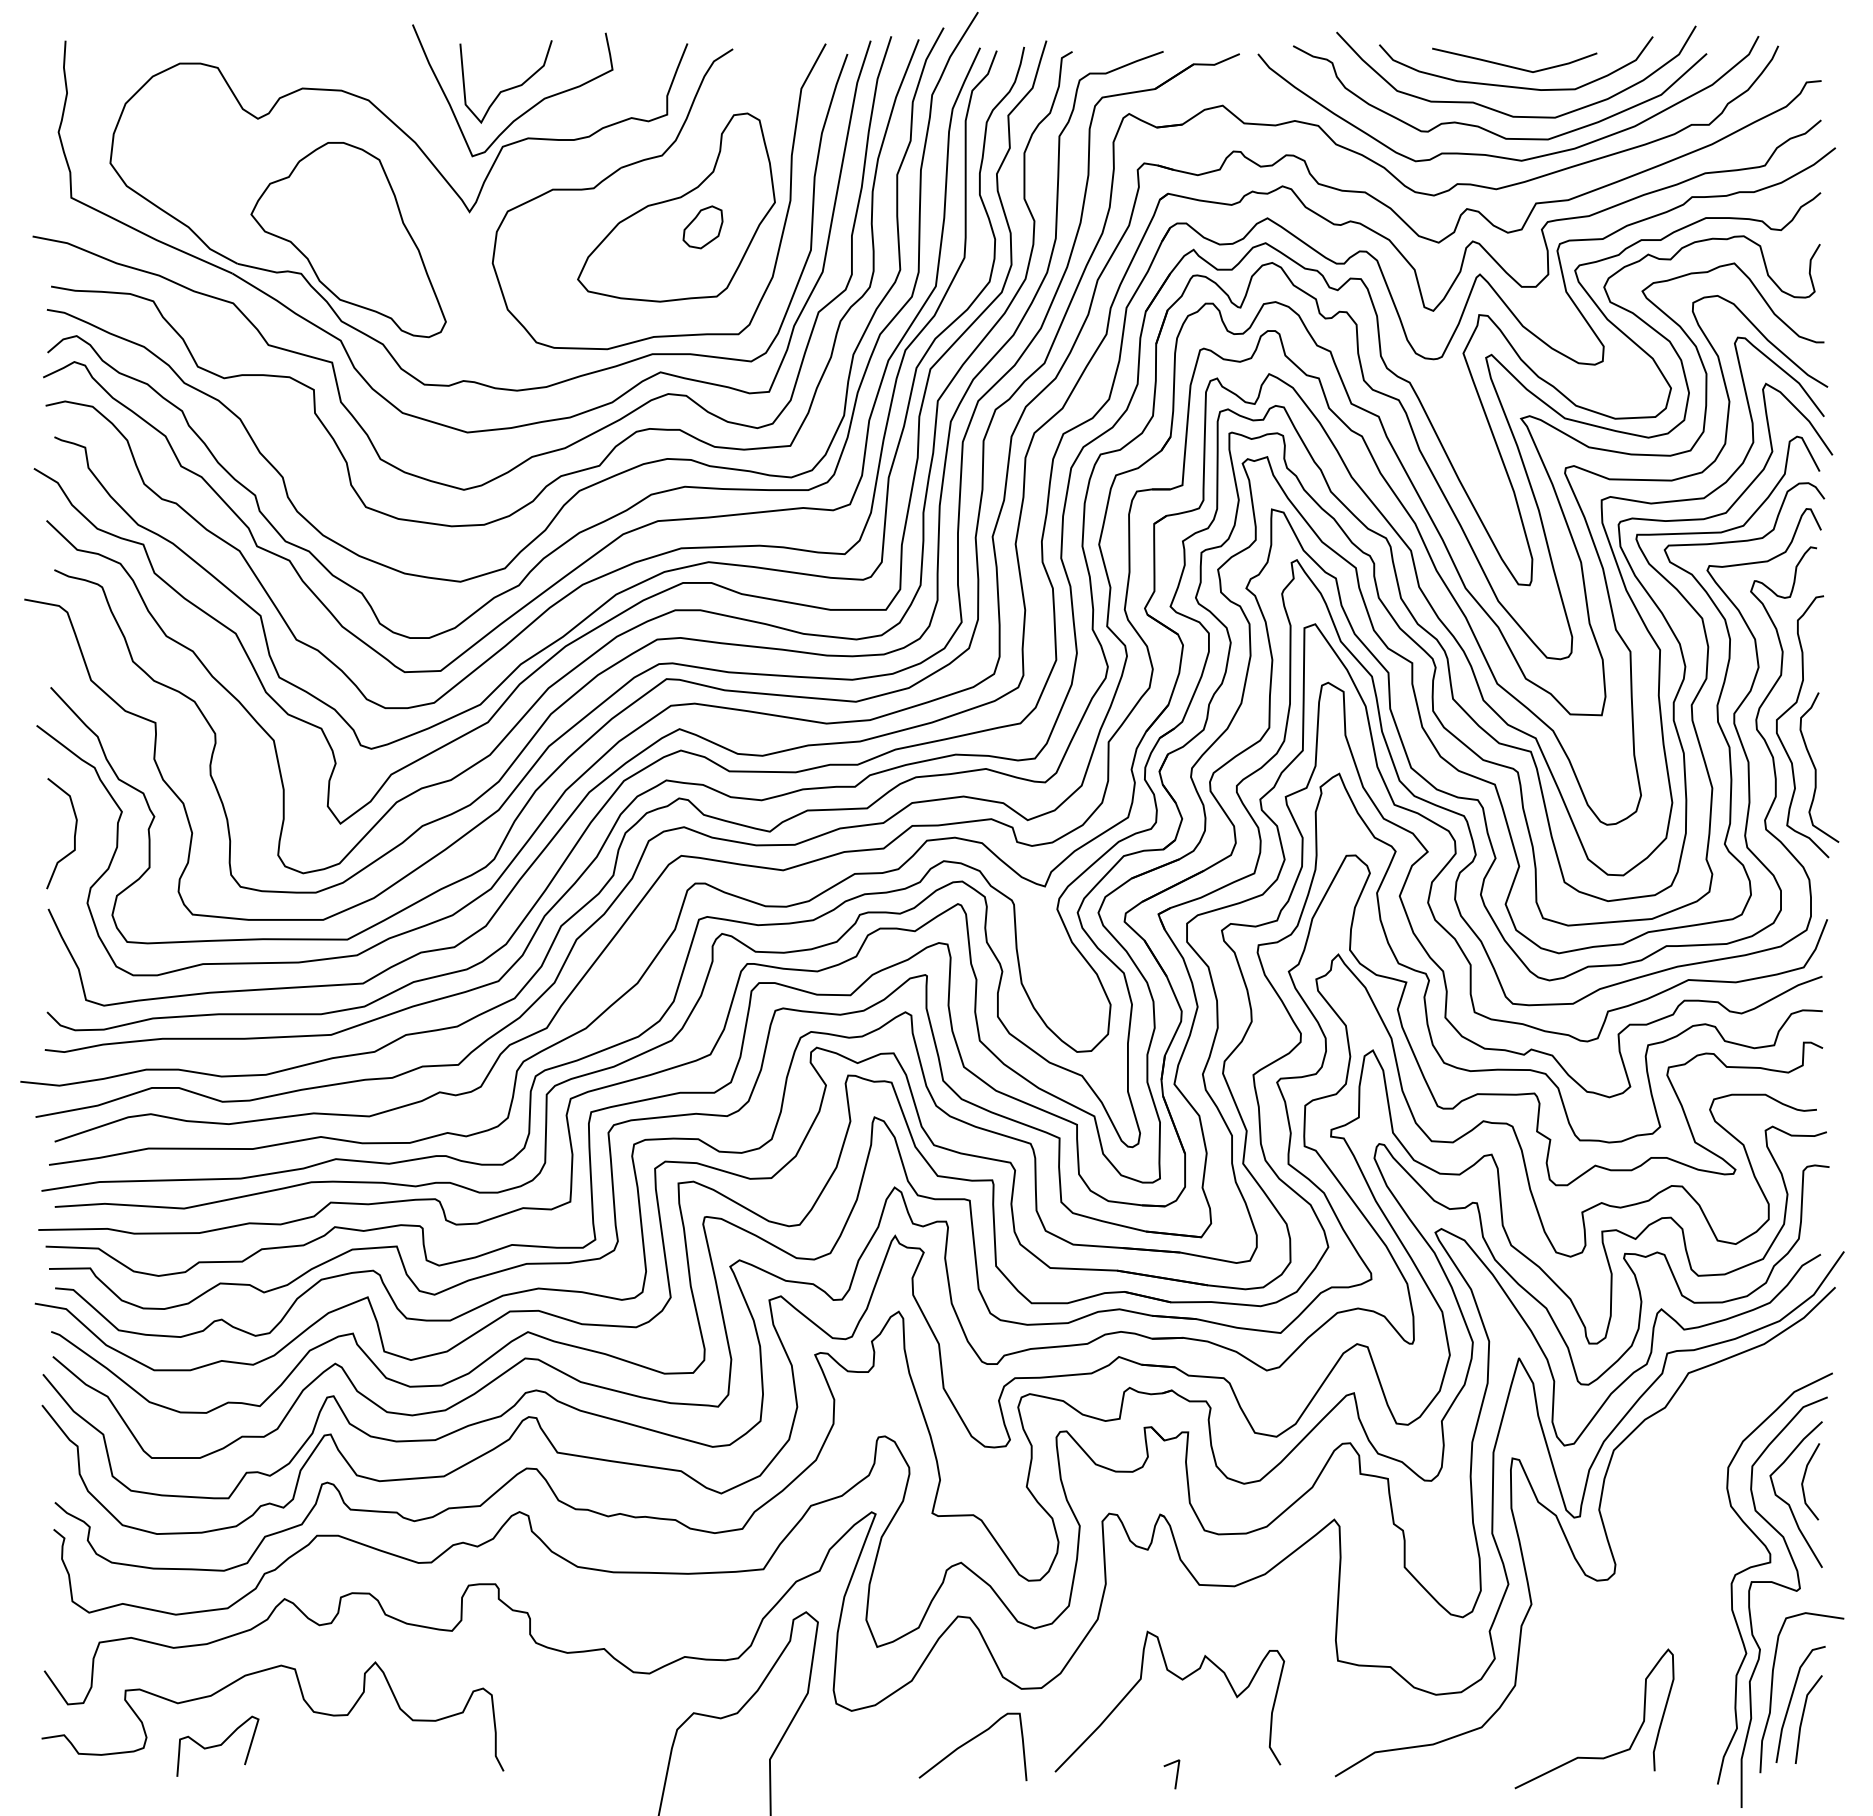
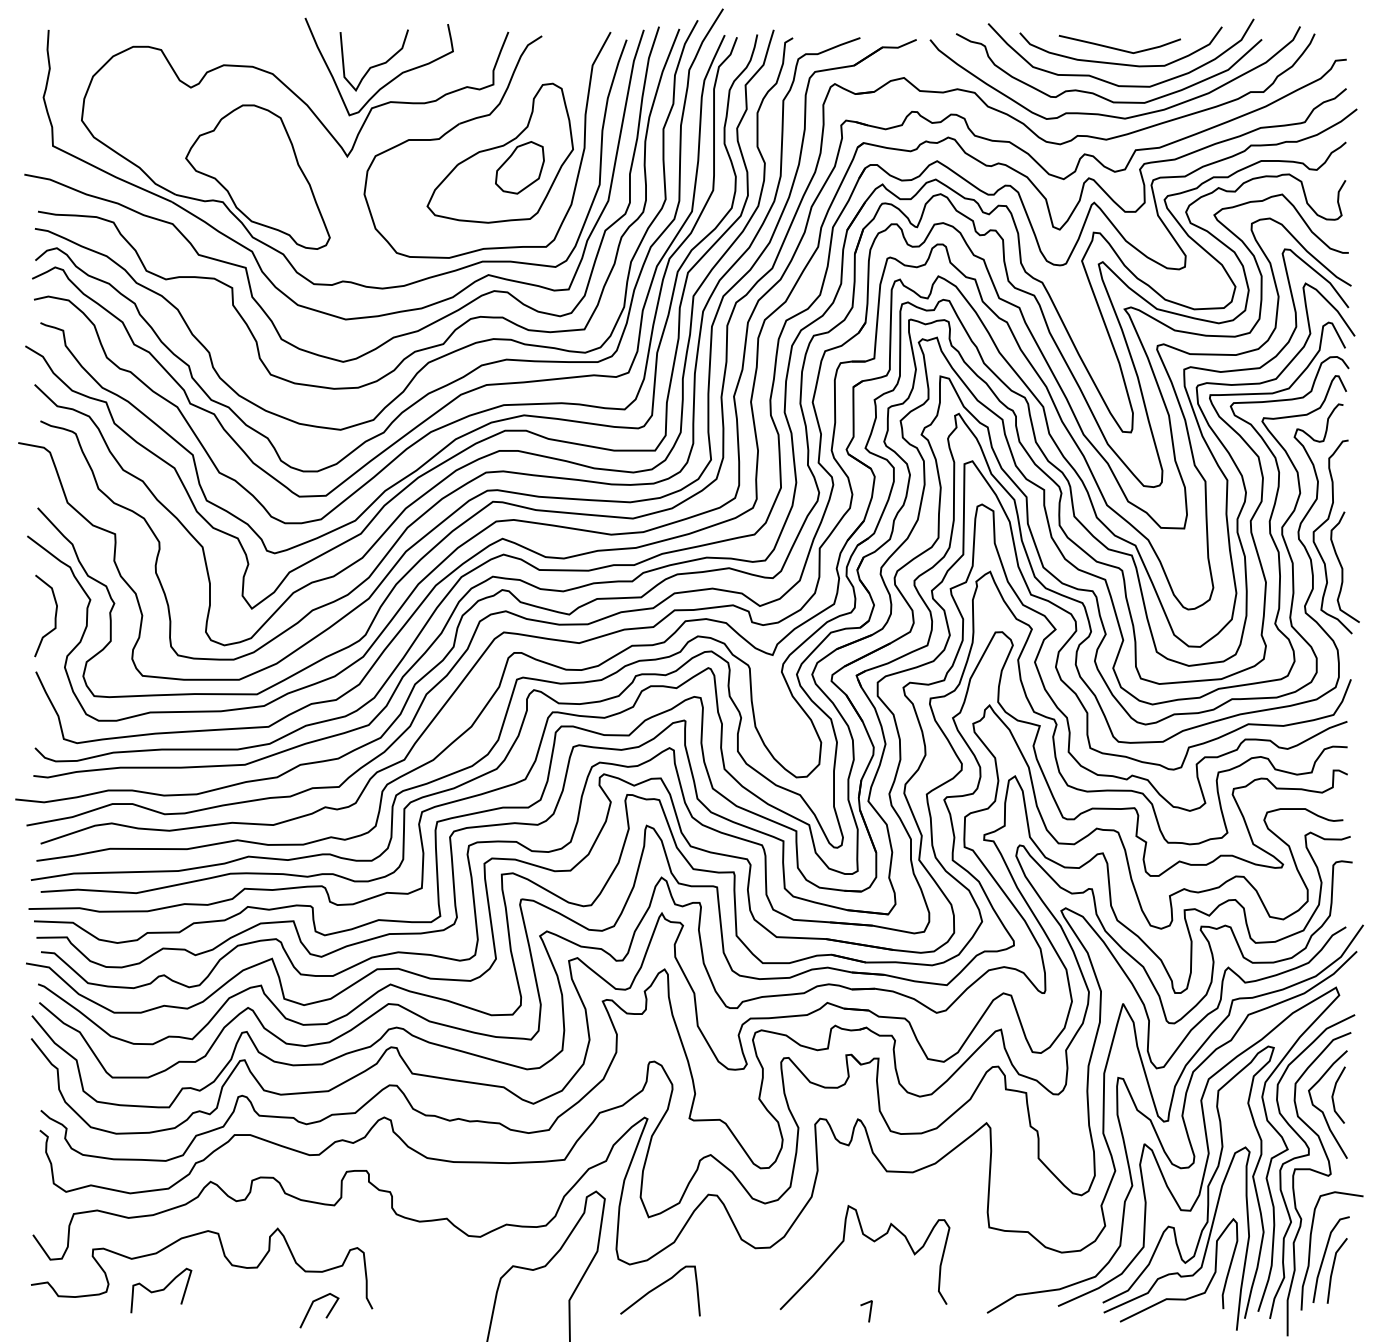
part: (702, 227) -> (519, 167), size x1.67
part: (1631, 1570) -> (1206, 1160), added
curve: (969, 1742) -> (657, 1287), moved
line: (421, 1767) -> (311, 1306), added

